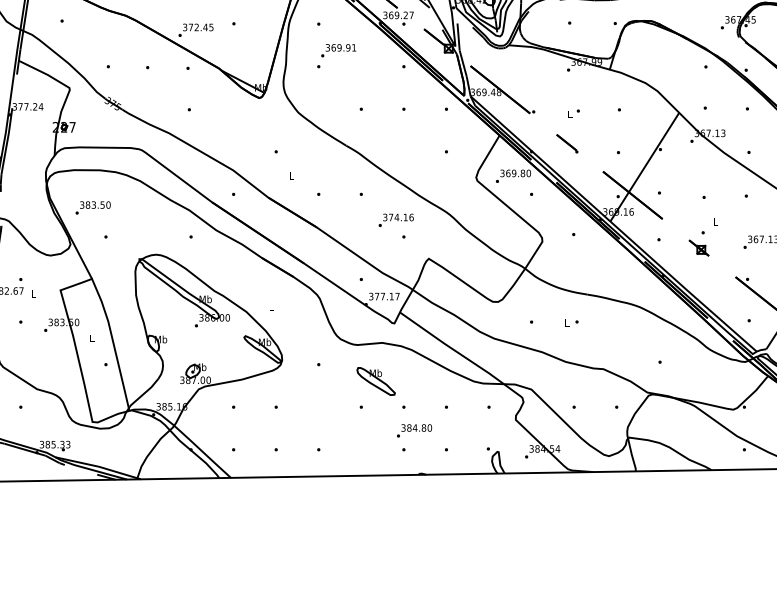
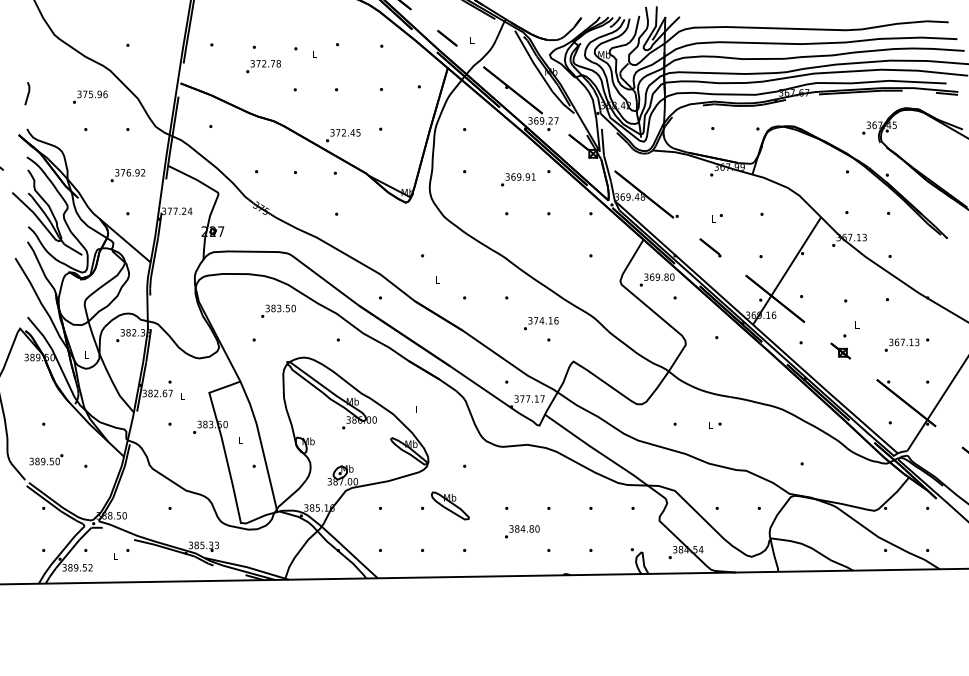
text: (338, 50) -> (518, 179), moved
text: (93, 207) -> (278, 310), moved
part: (376, 381) -> (450, 505), moved
text: (414, 430) -> (522, 531), moved

